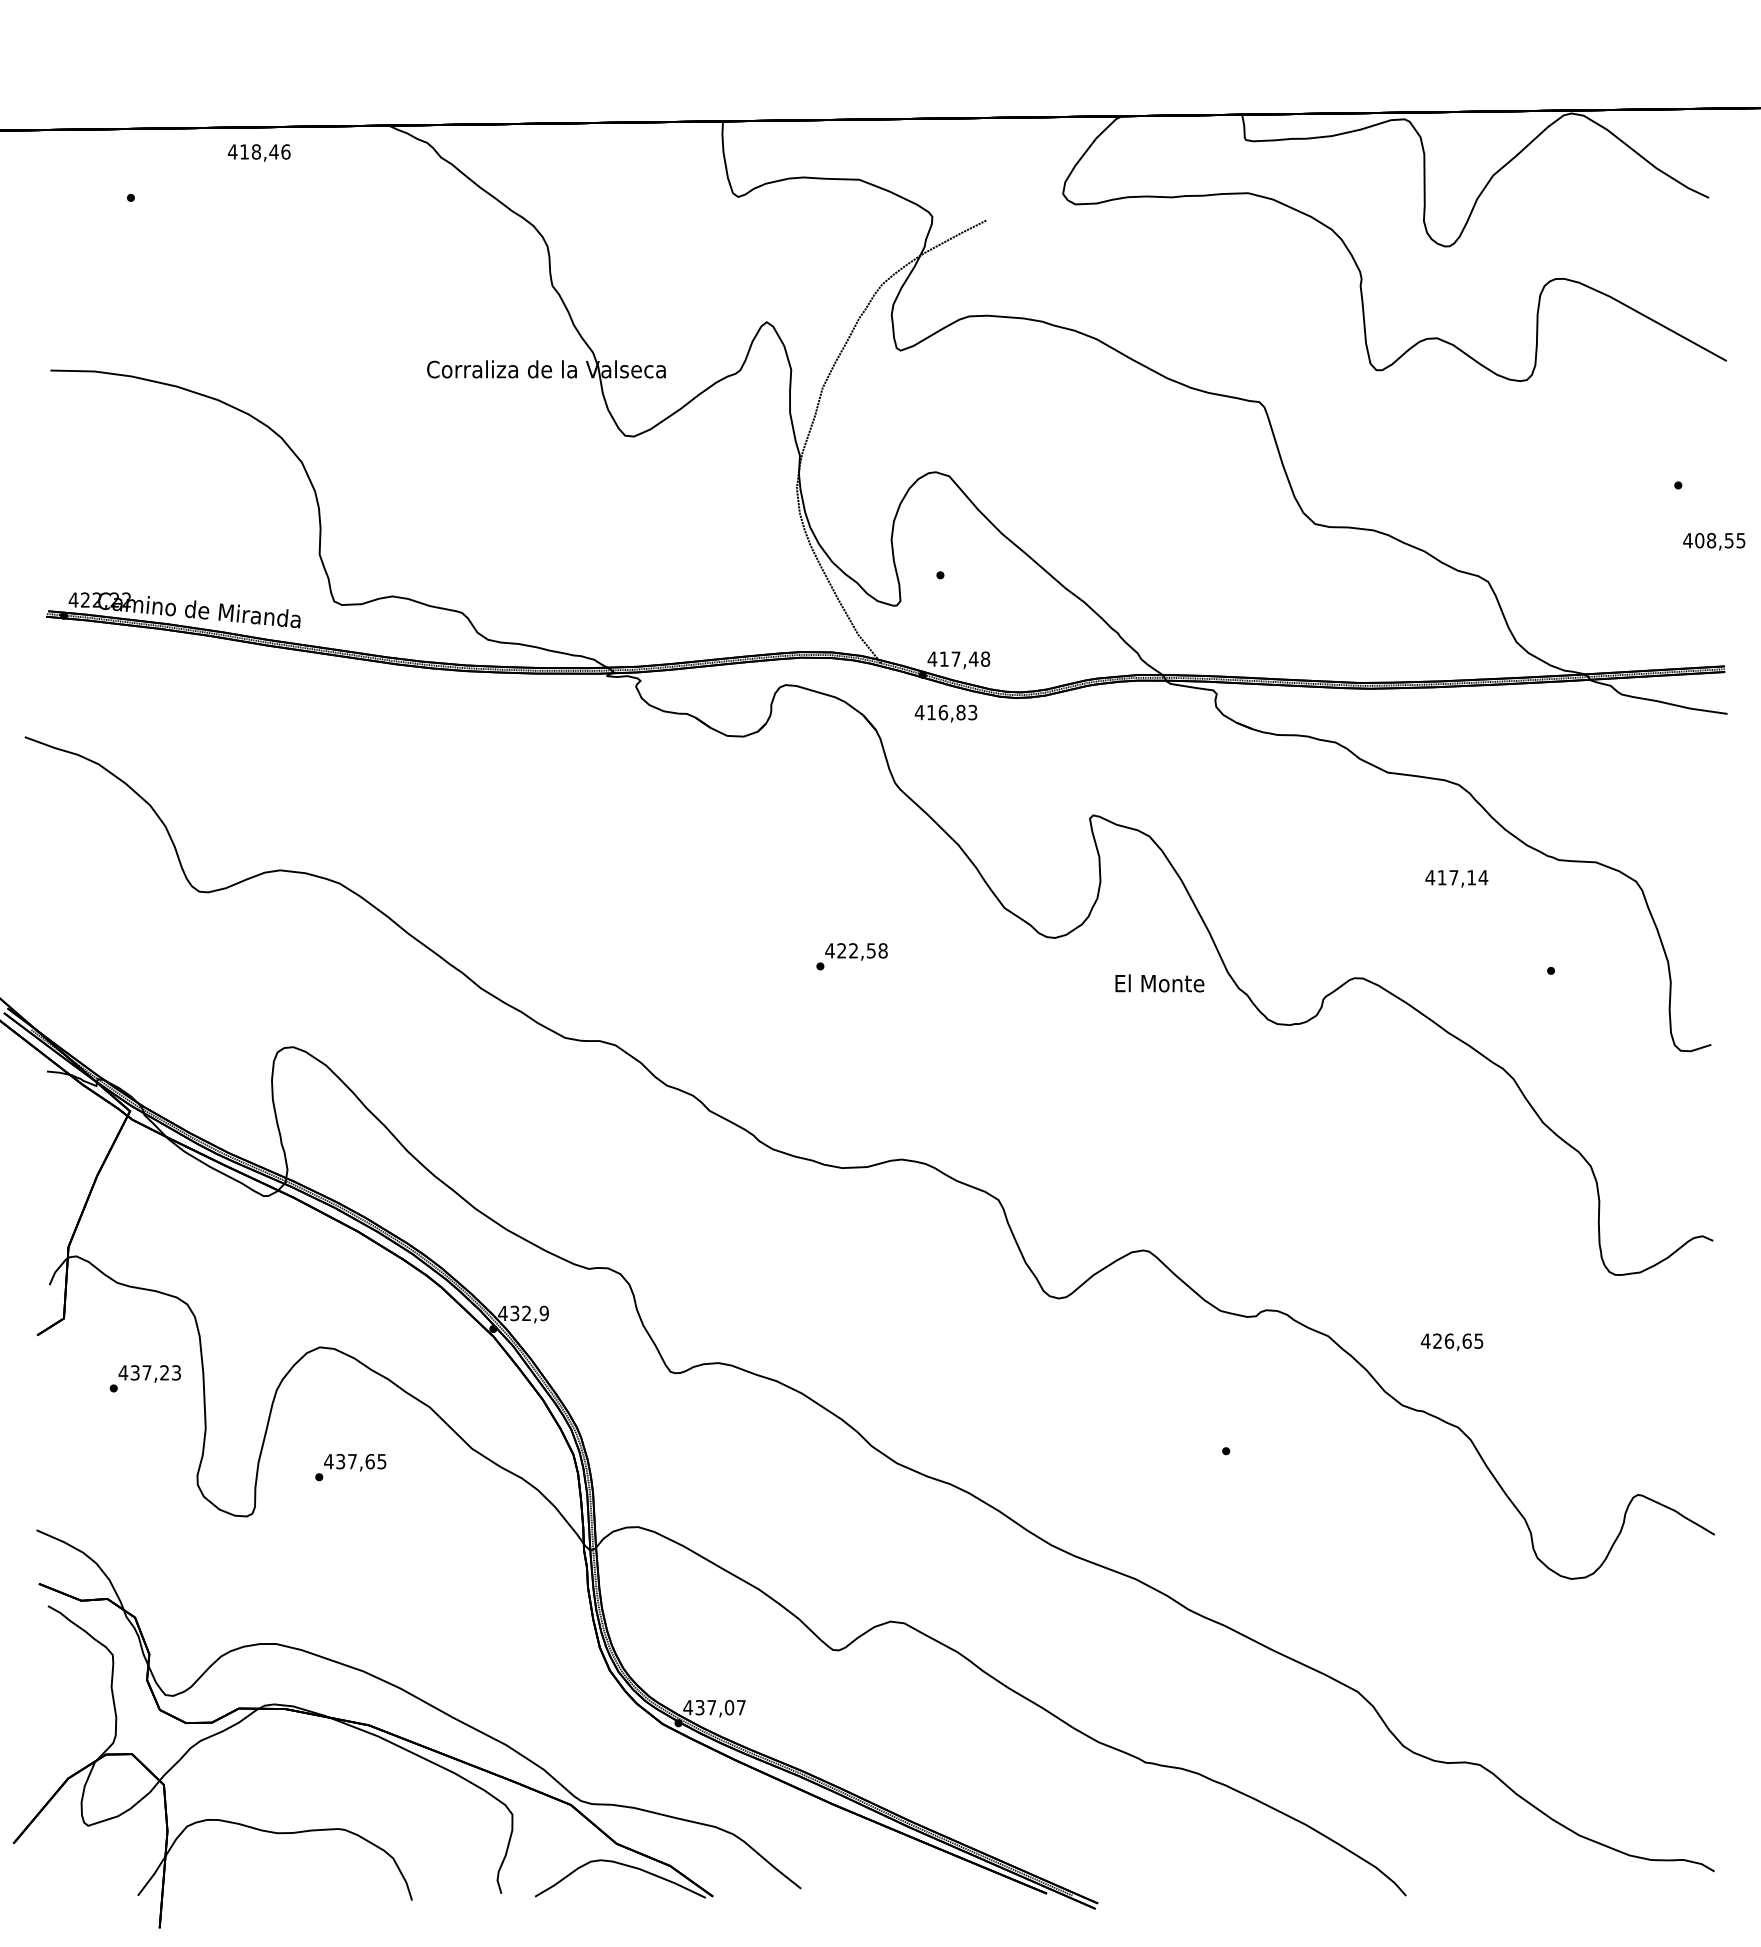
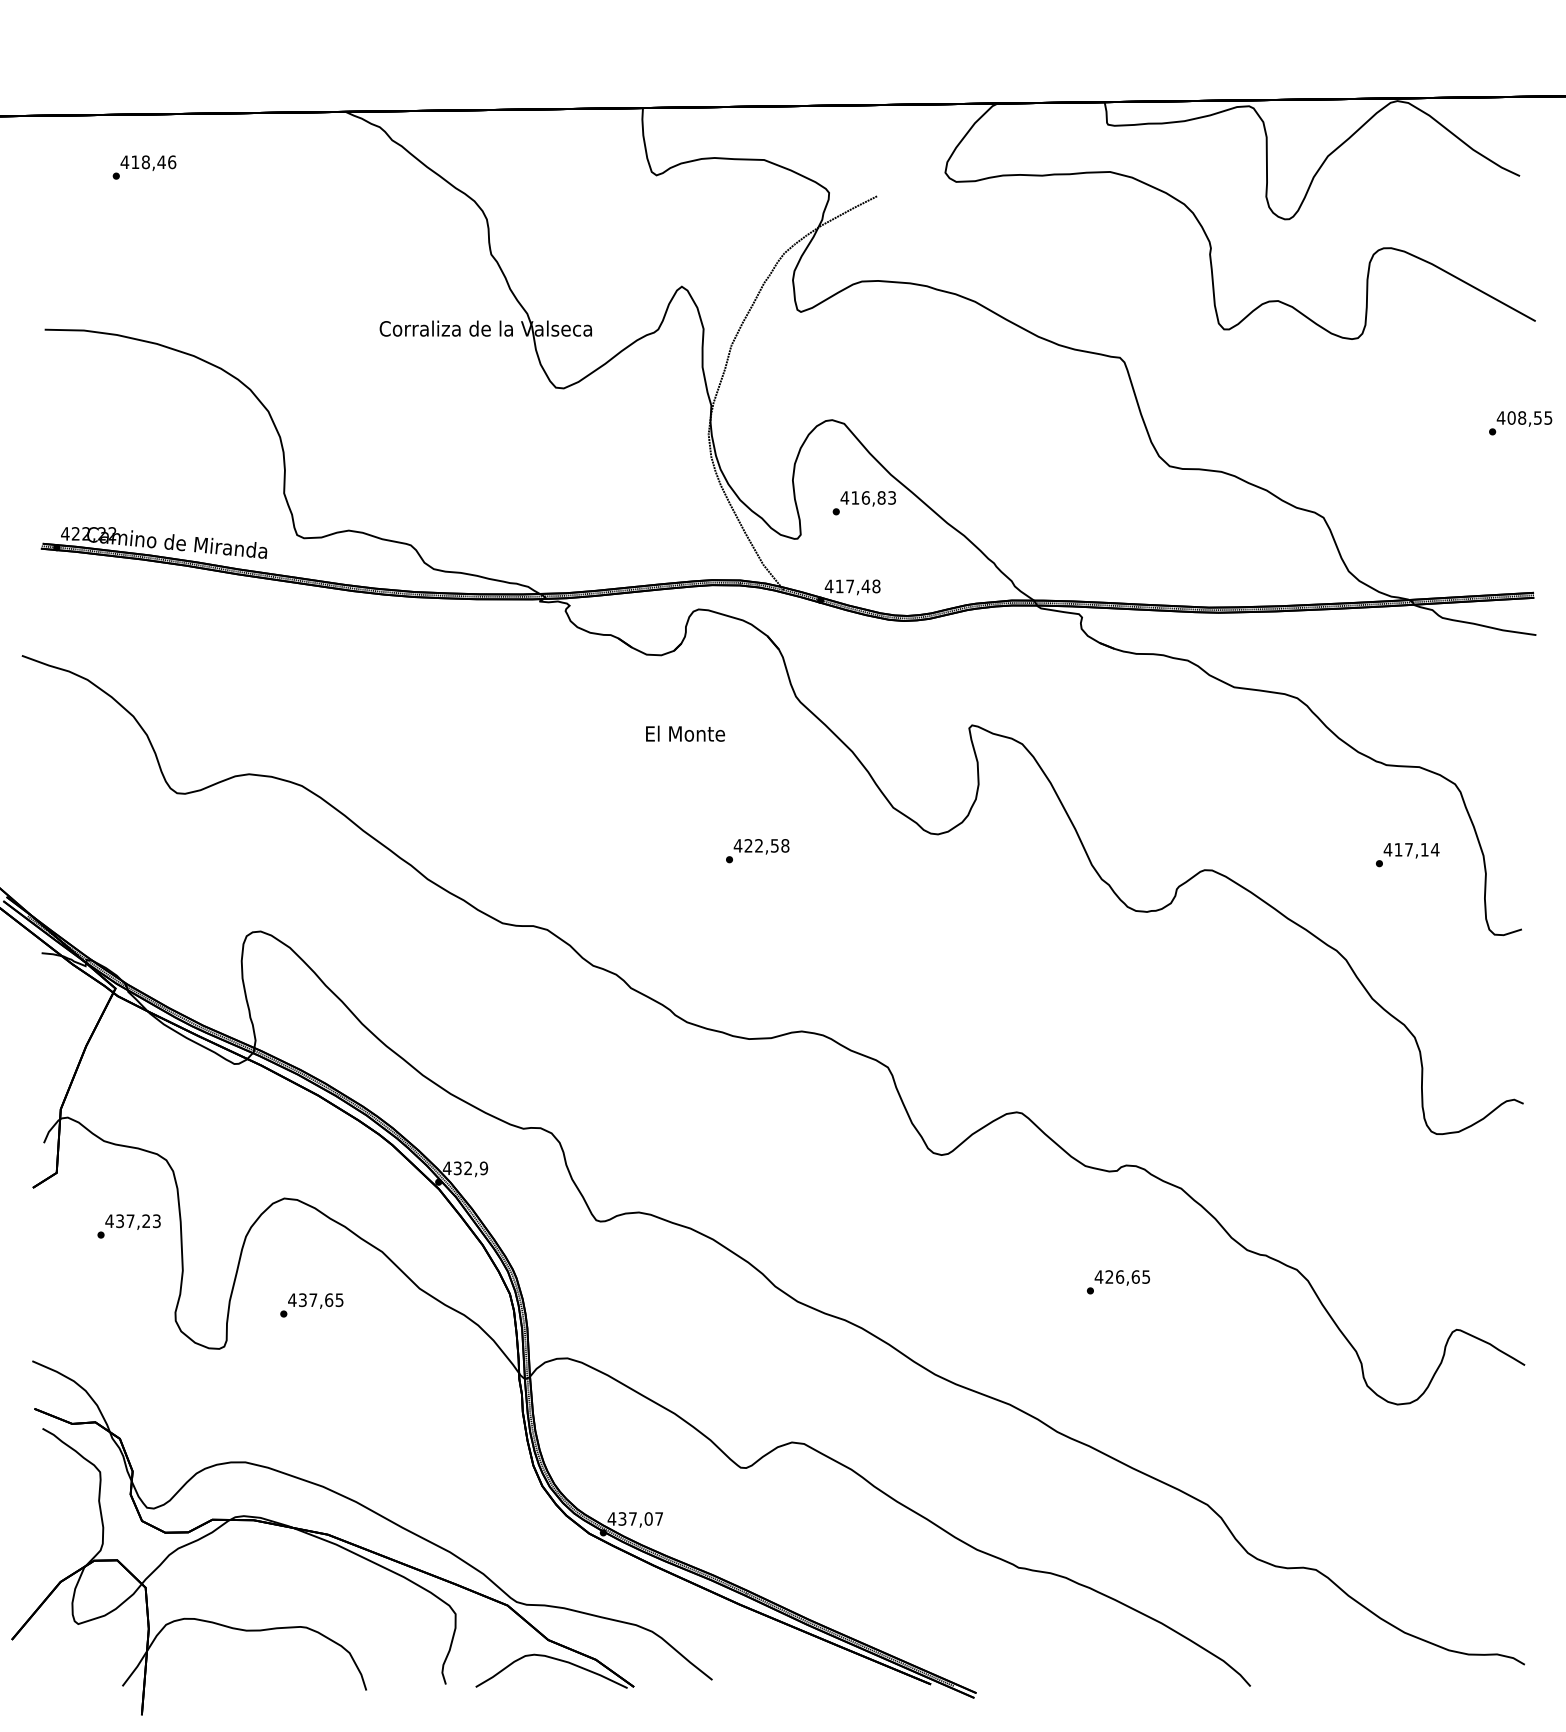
text: (259, 152) -> (148, 162), moved
text: (1714, 541) -> (1524, 418), moved
text: (945, 713) -> (867, 498), moved
text: (1456, 878) -> (1411, 850), moved
text: (1159, 983) -> (685, 733), moved
text: (1451, 1341) -> (1121, 1277), moved

